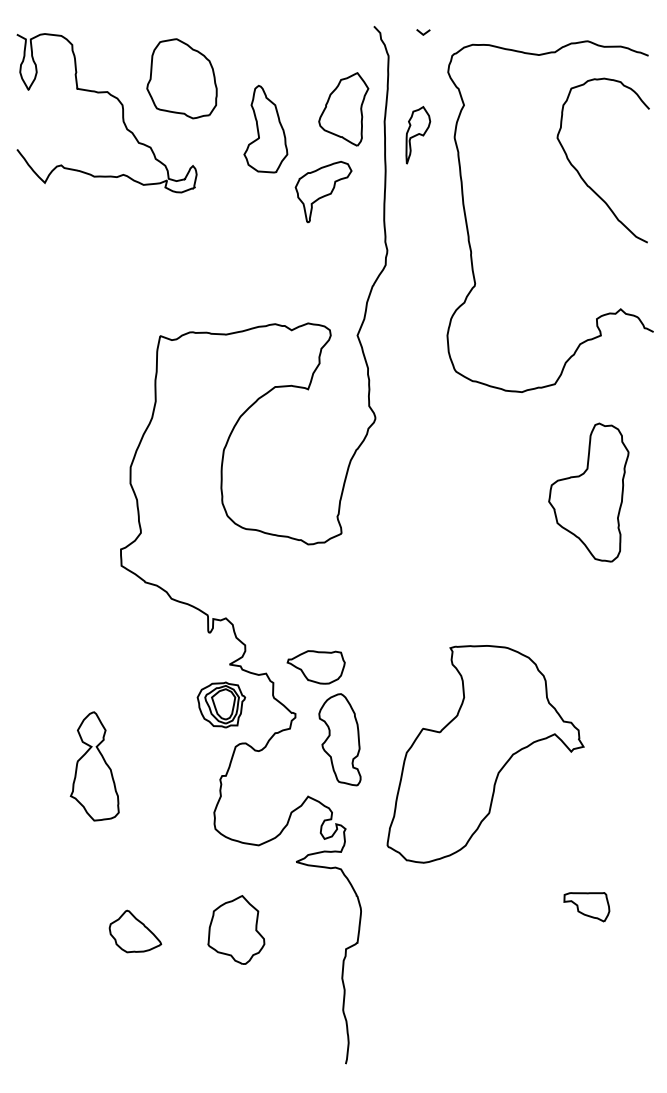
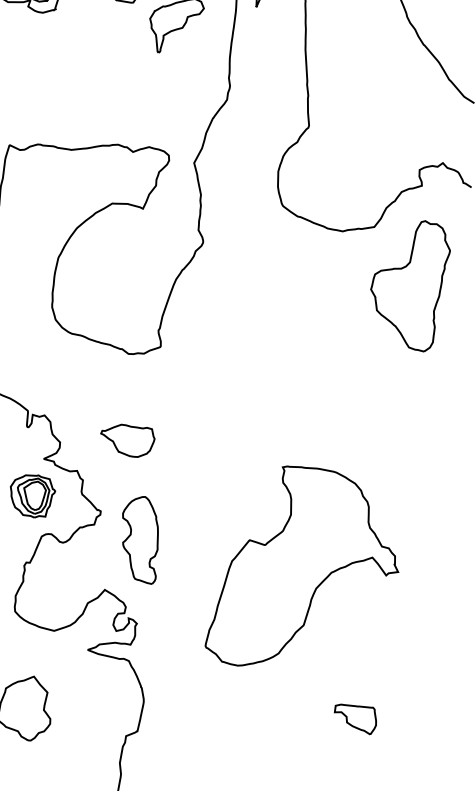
part: (588, 492) -> (408, 284), moved
part: (315, 667) -> (126, 440), moved
part: (485, 754) -> (305, 570), moved

